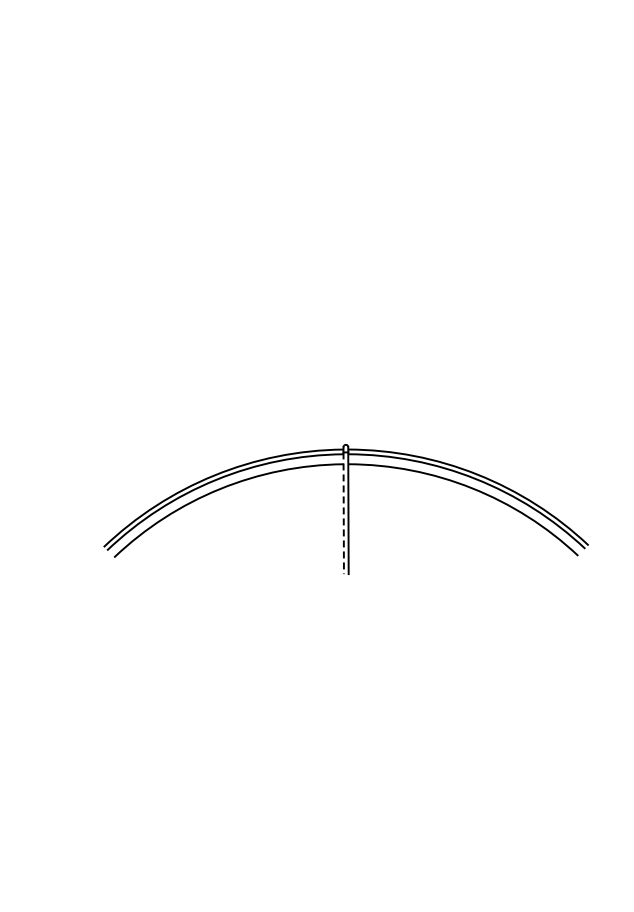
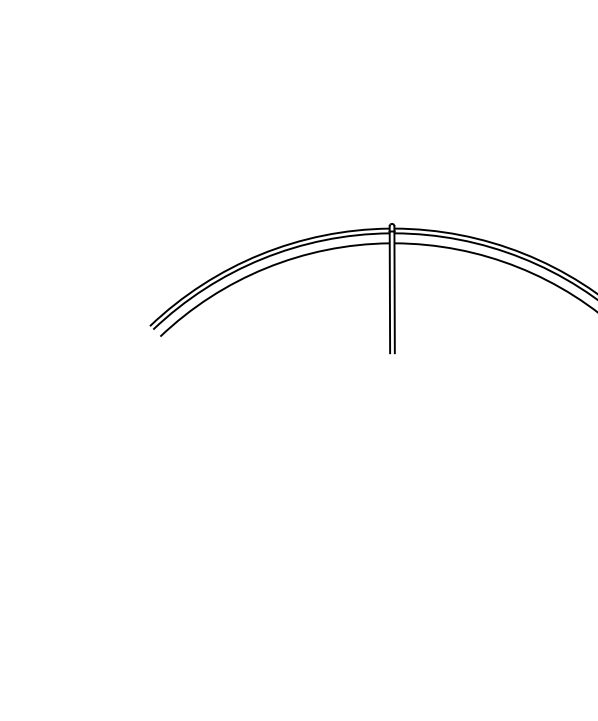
line: (343, 513) -> (389, 292), dashed -> solid

